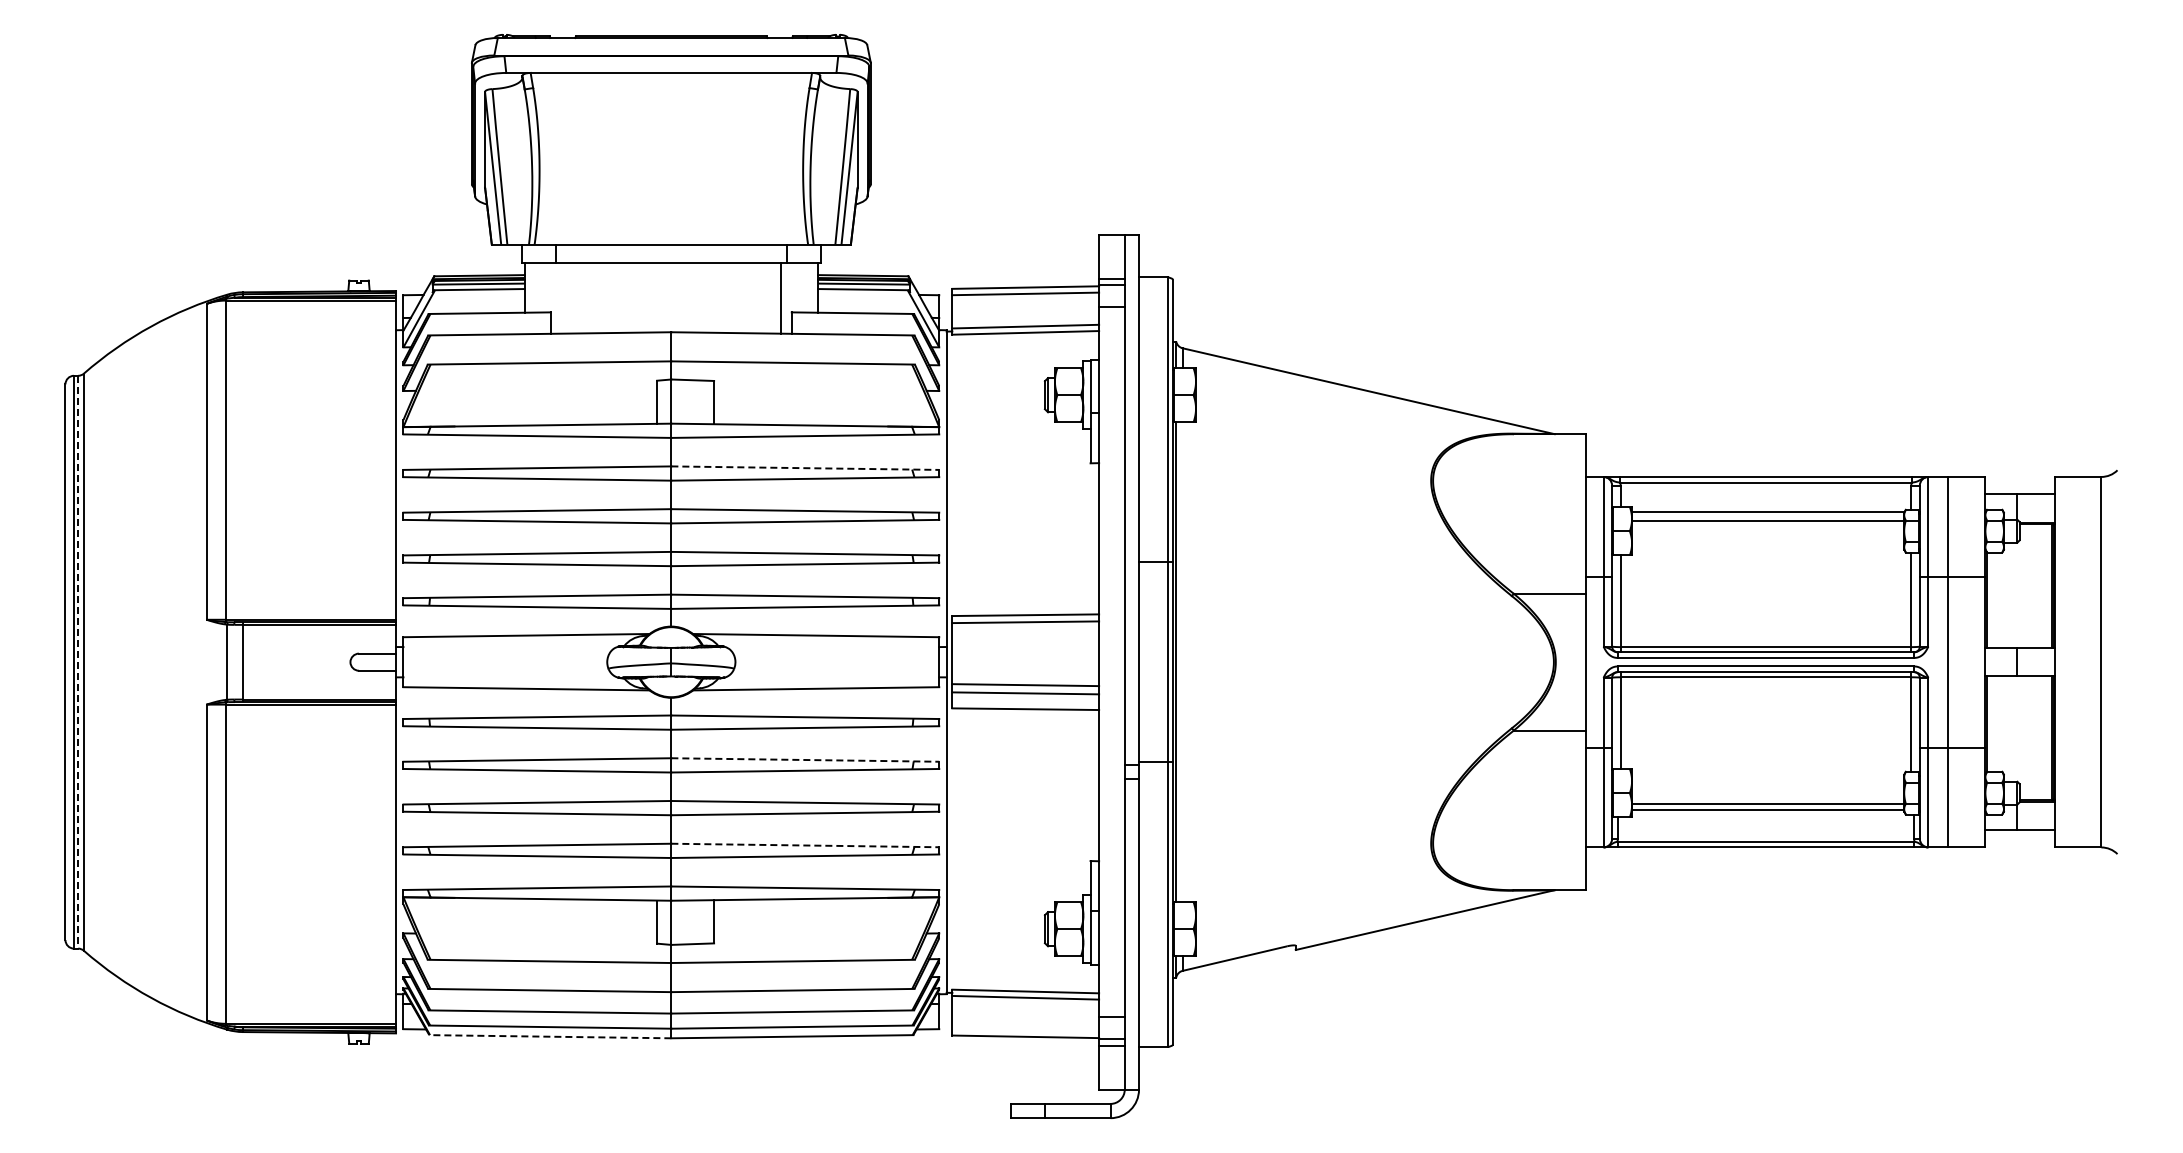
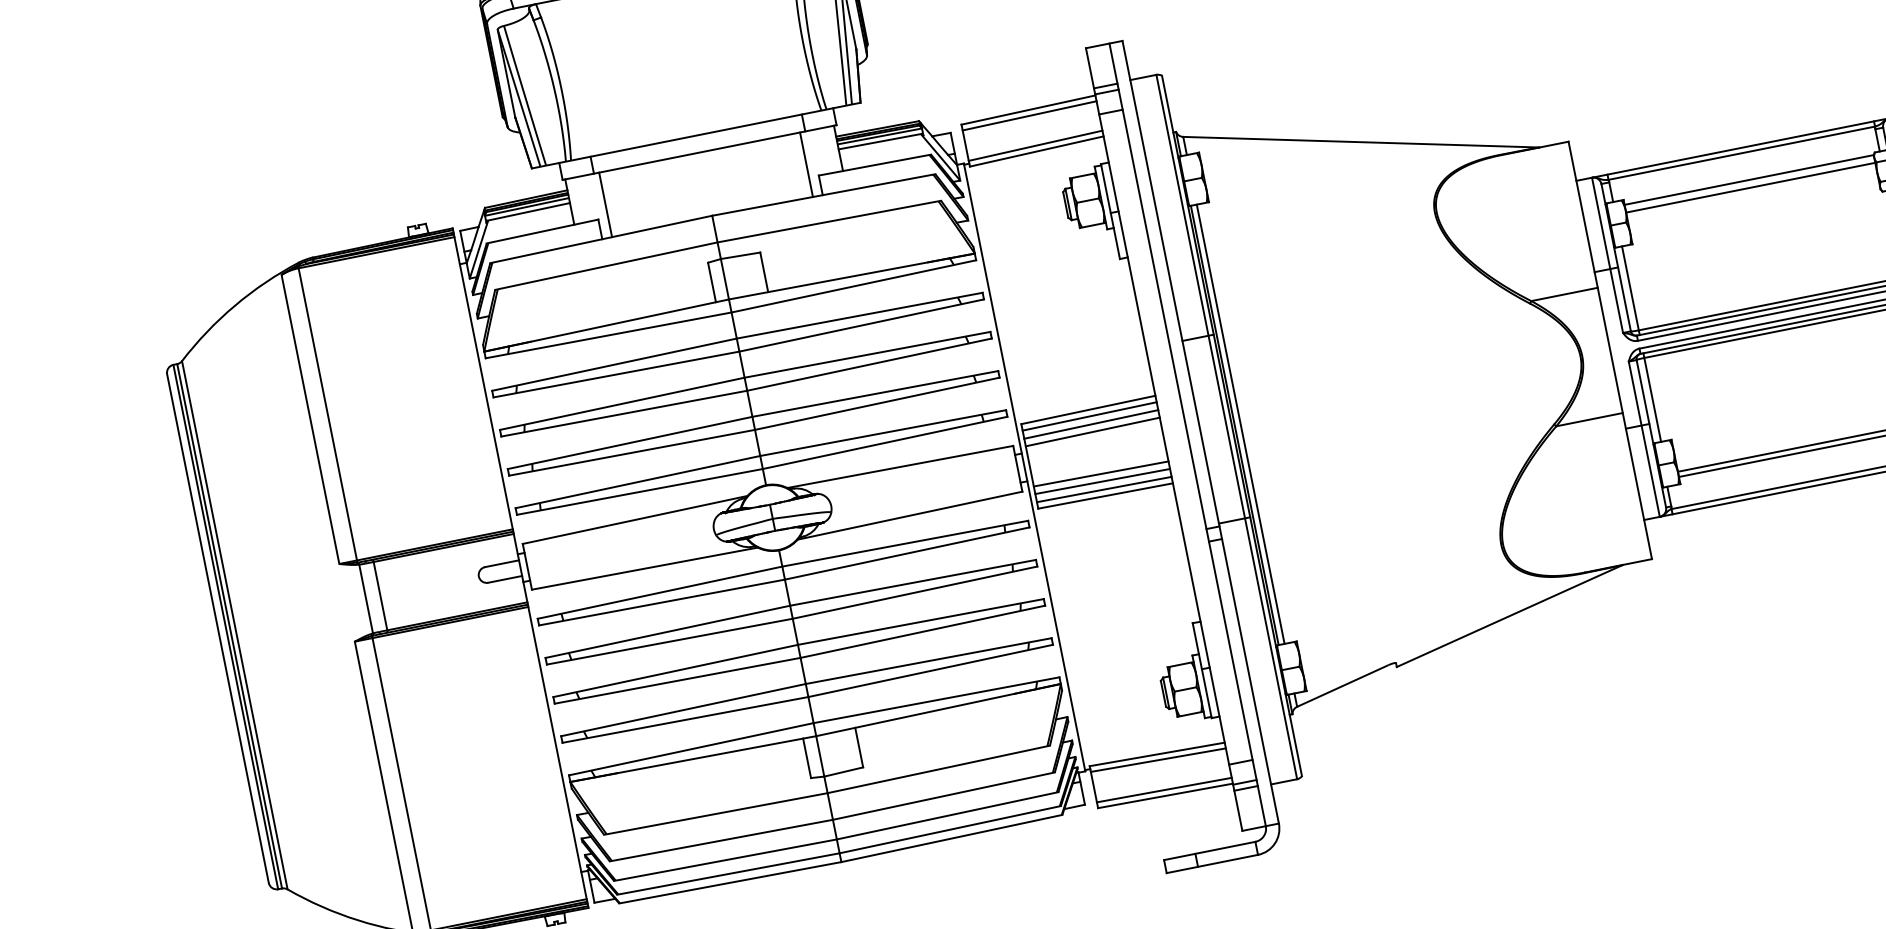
line: (561, 298) -> (605, 204), added
line: (805, 468) -> (859, 315), dashed -> solid
line: (1025, 631) -> (1091, 424), added
line: (1025, 639) -> (1092, 432), added
line: (78, 662) -> (229, 626), dashed -> solid
line: (1182, 662) -> (1240, 424), added
line: (1025, 701) -> (1103, 489), added
line: (805, 760) -> (913, 583), dashed -> solid
line: (805, 845) -> (928, 661), dashed -> solid
line: (1025, 1030) -> (1164, 790), added
line: (549, 1036) -> (729, 882), dashed -> solid

